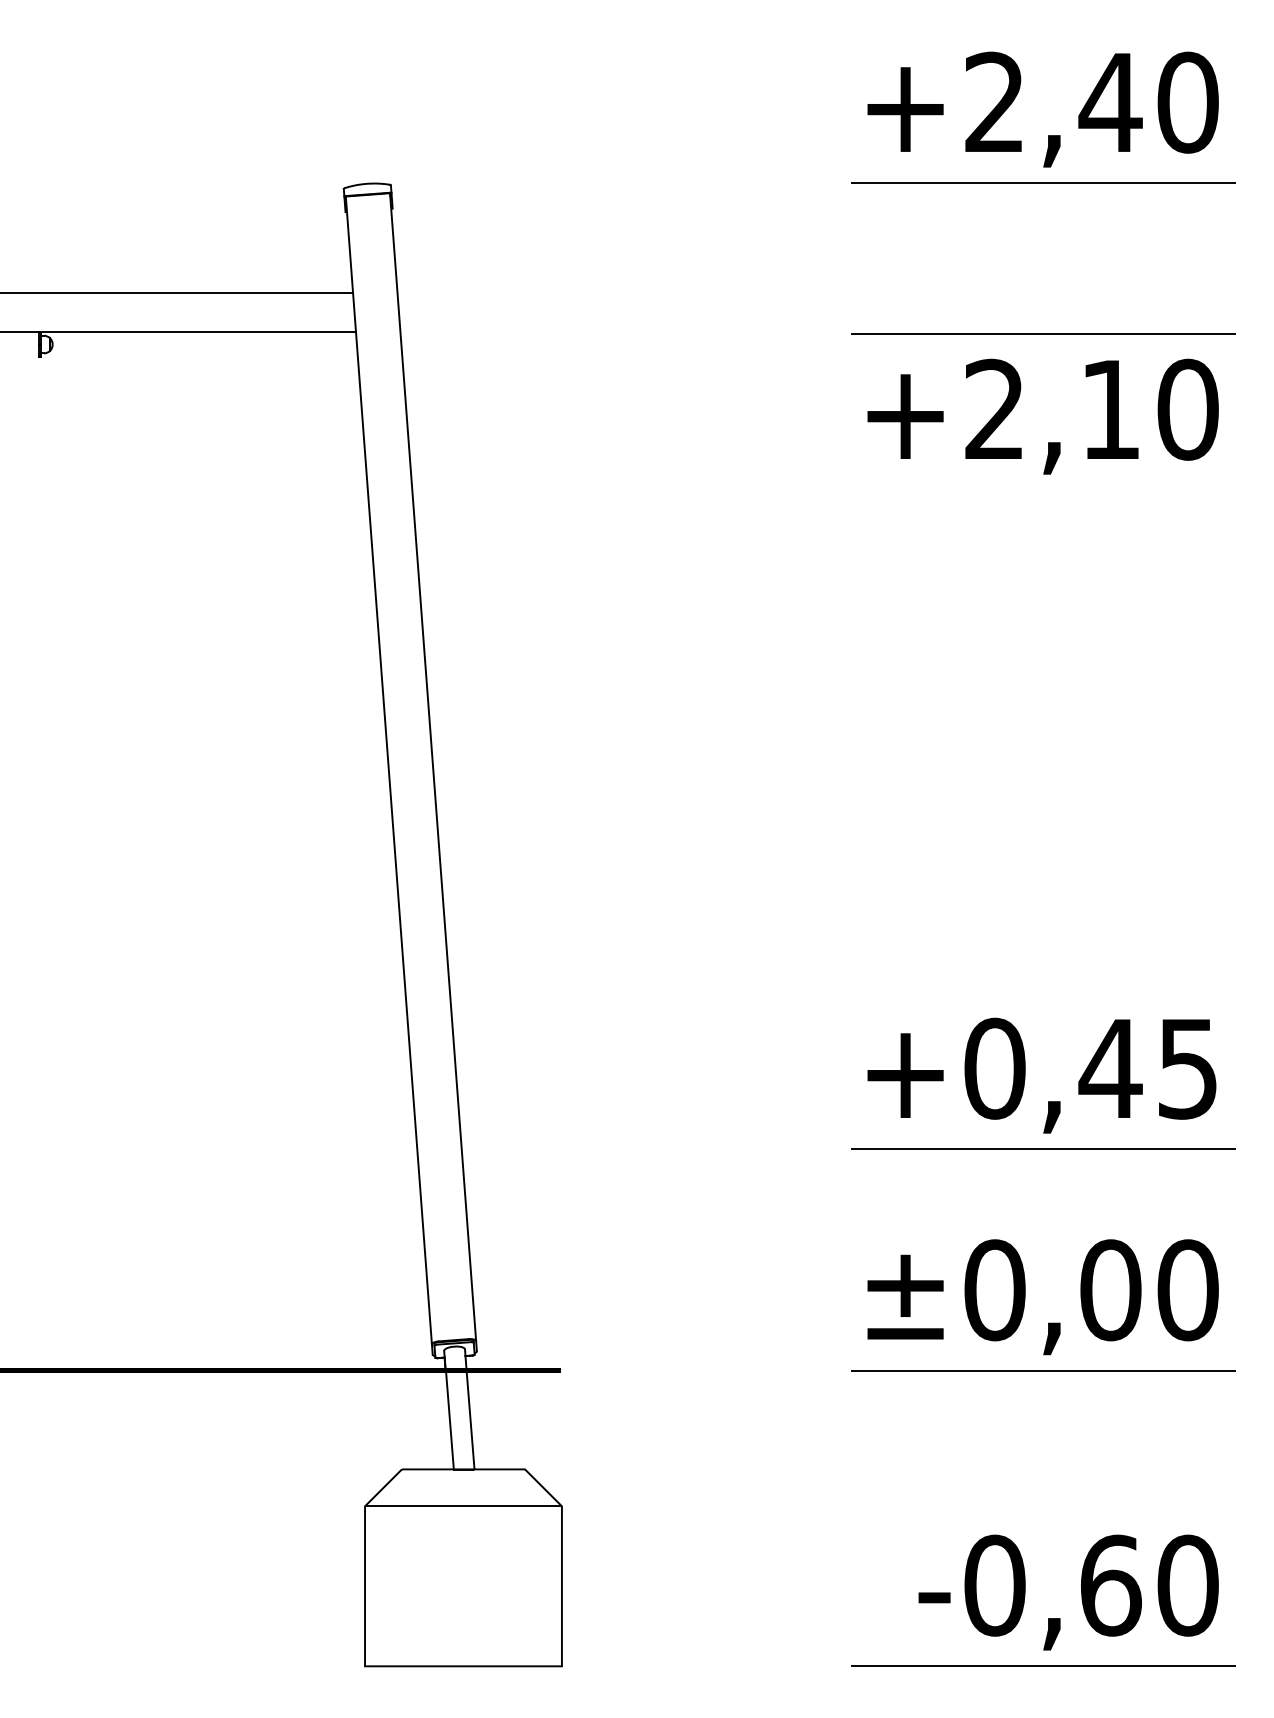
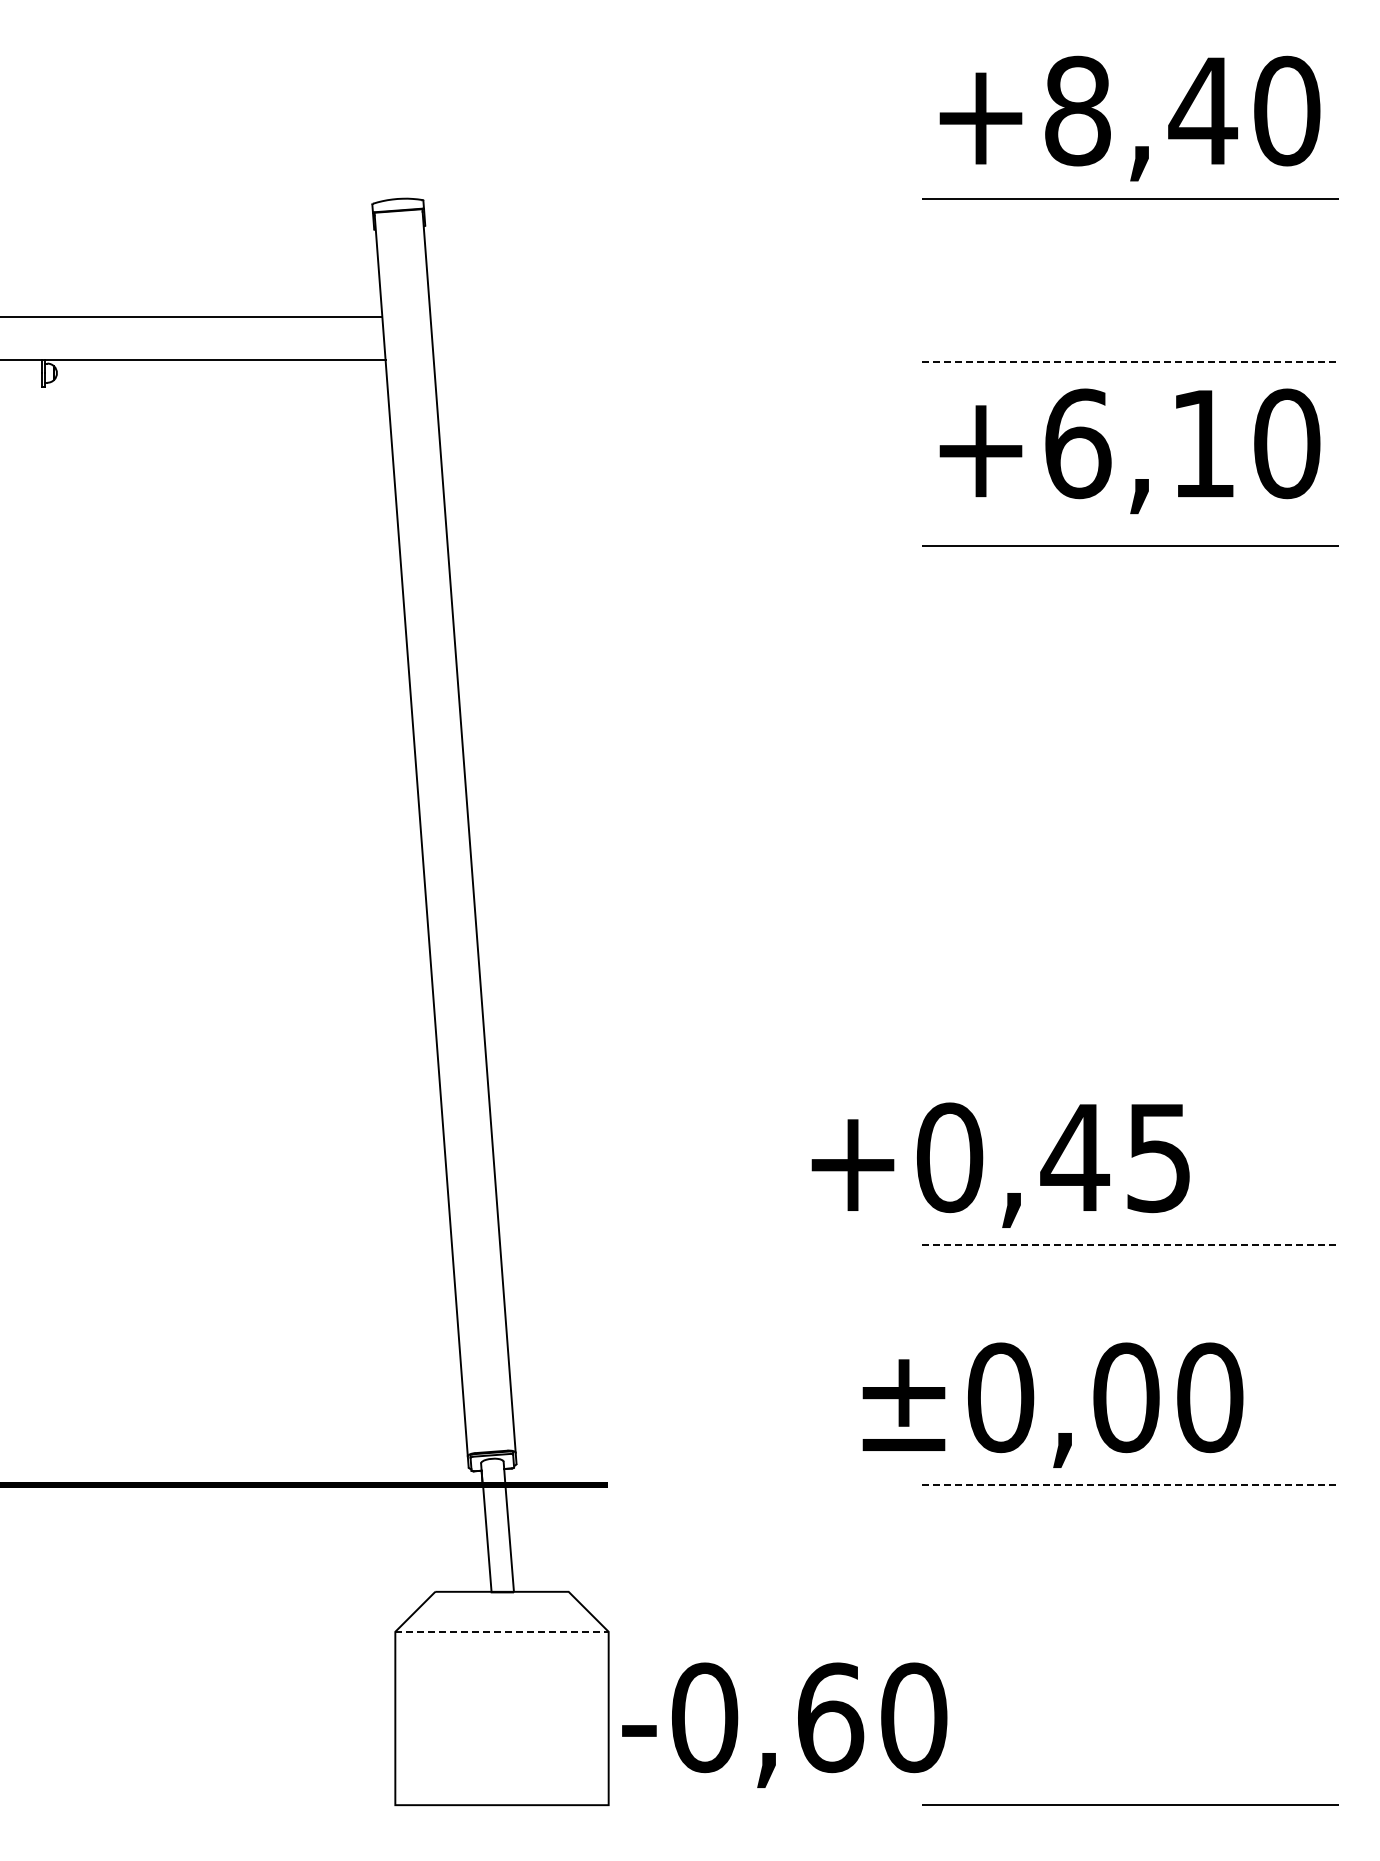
text: (994, 102) -> (1077, 110), +2,40 -> +8,40
line: (1043, 334) -> (1130, 362), solid -> dashed
text: (995, 409) -> (1078, 443), +2,10 -> +6,10
line: (1043, 503) -> (1130, 545), added
text: (1041, 1074) -> (1000, 1164), moved
line: (1043, 1149) -> (1130, 1245), solid -> dashed
text: (1042, 1296) -> (1052, 1404), moved
line: (1043, 1371) -> (1130, 1485), solid -> dashed
line: (463, 1506) -> (502, 1631), solid -> dashed
text: (1068, 1591) -> (784, 1724), moved

